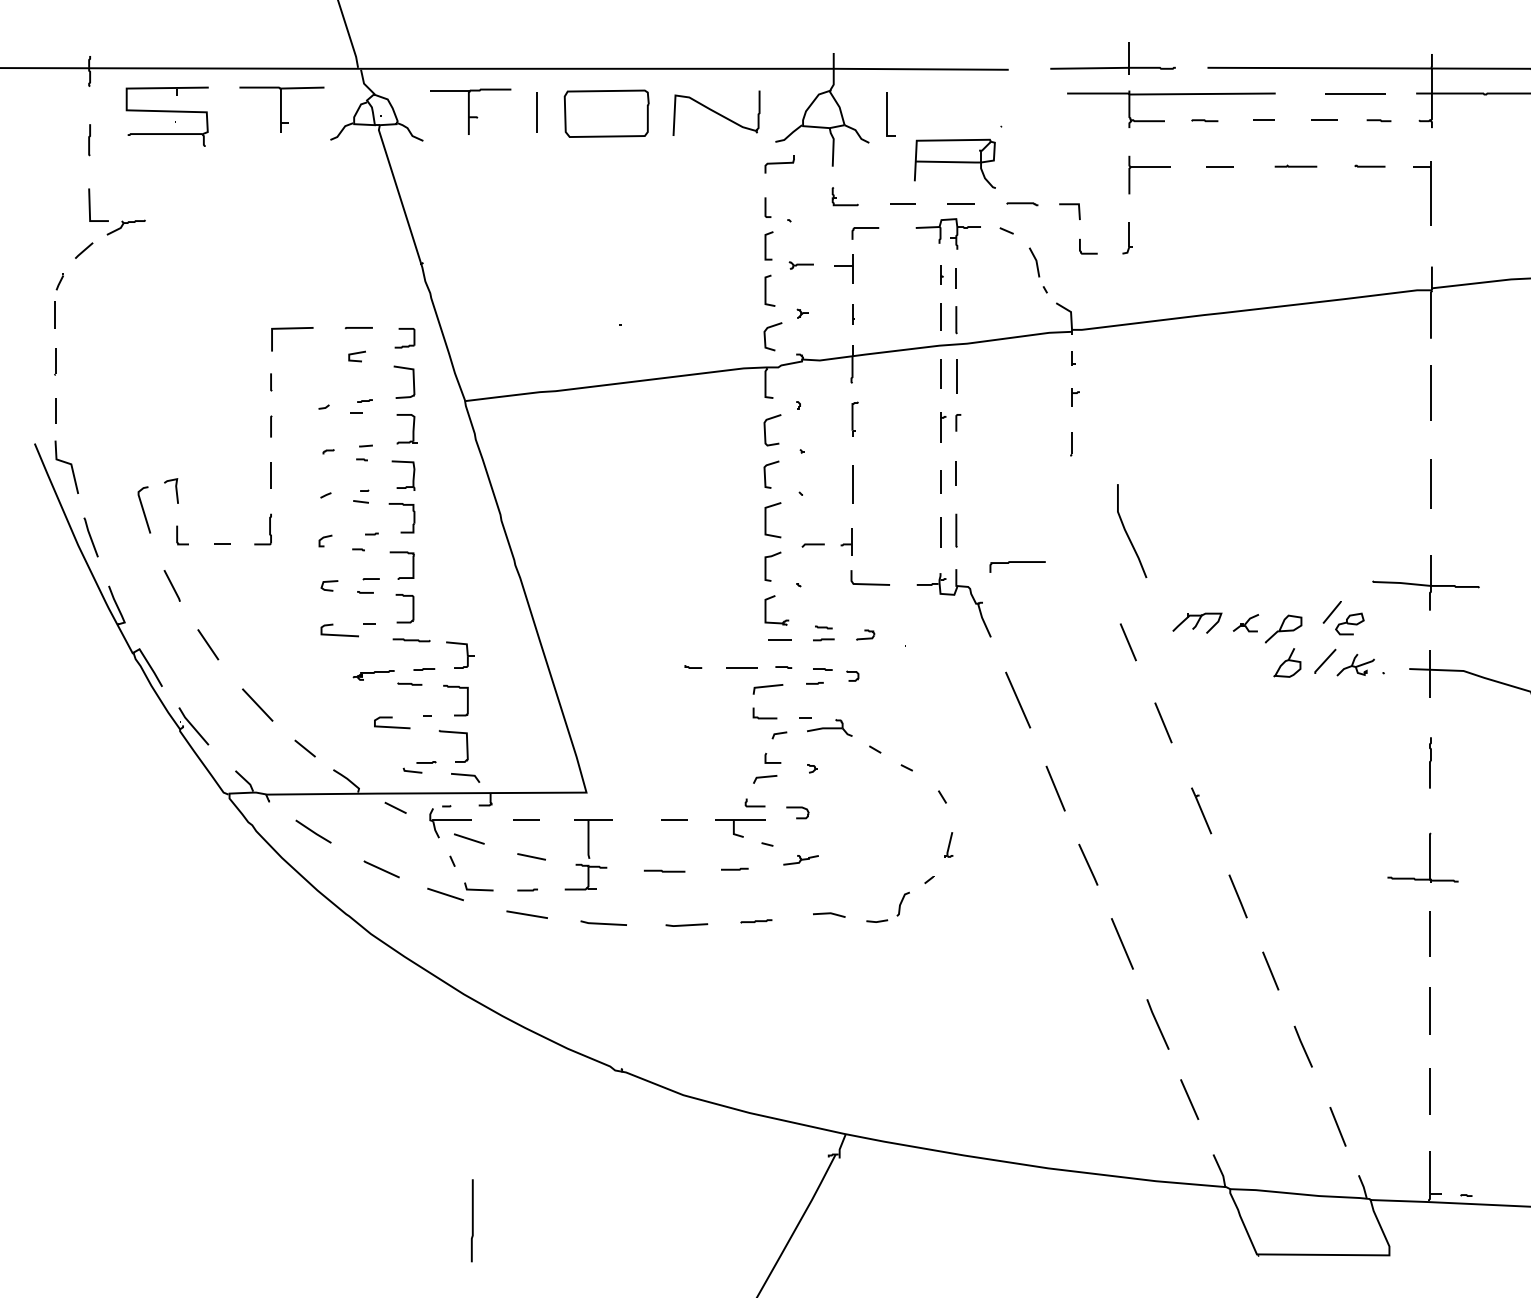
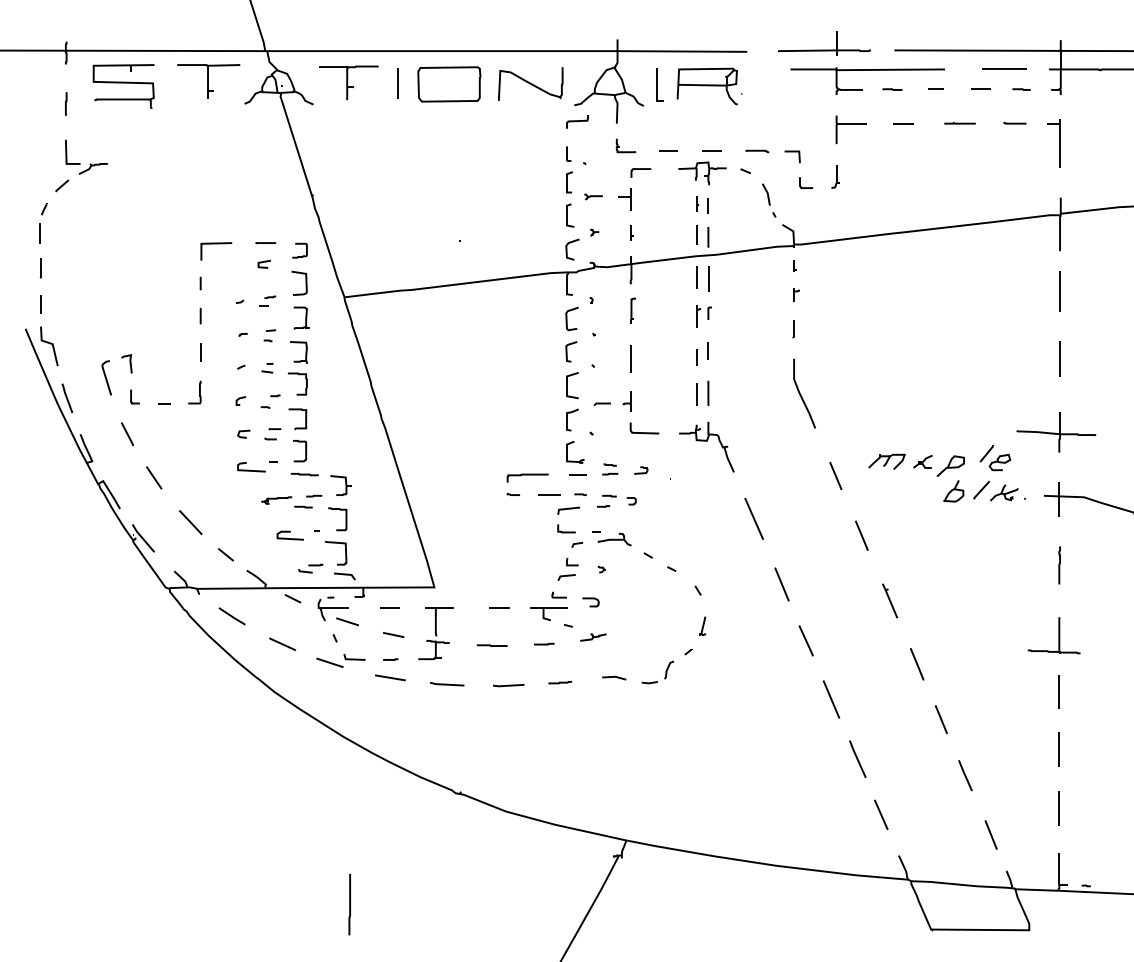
part: (953, 163) -> (706, 86), moved
line: (1127, 532) -> (801, 394), moved
curve: (1017, 563) -> (527, 475), moved

